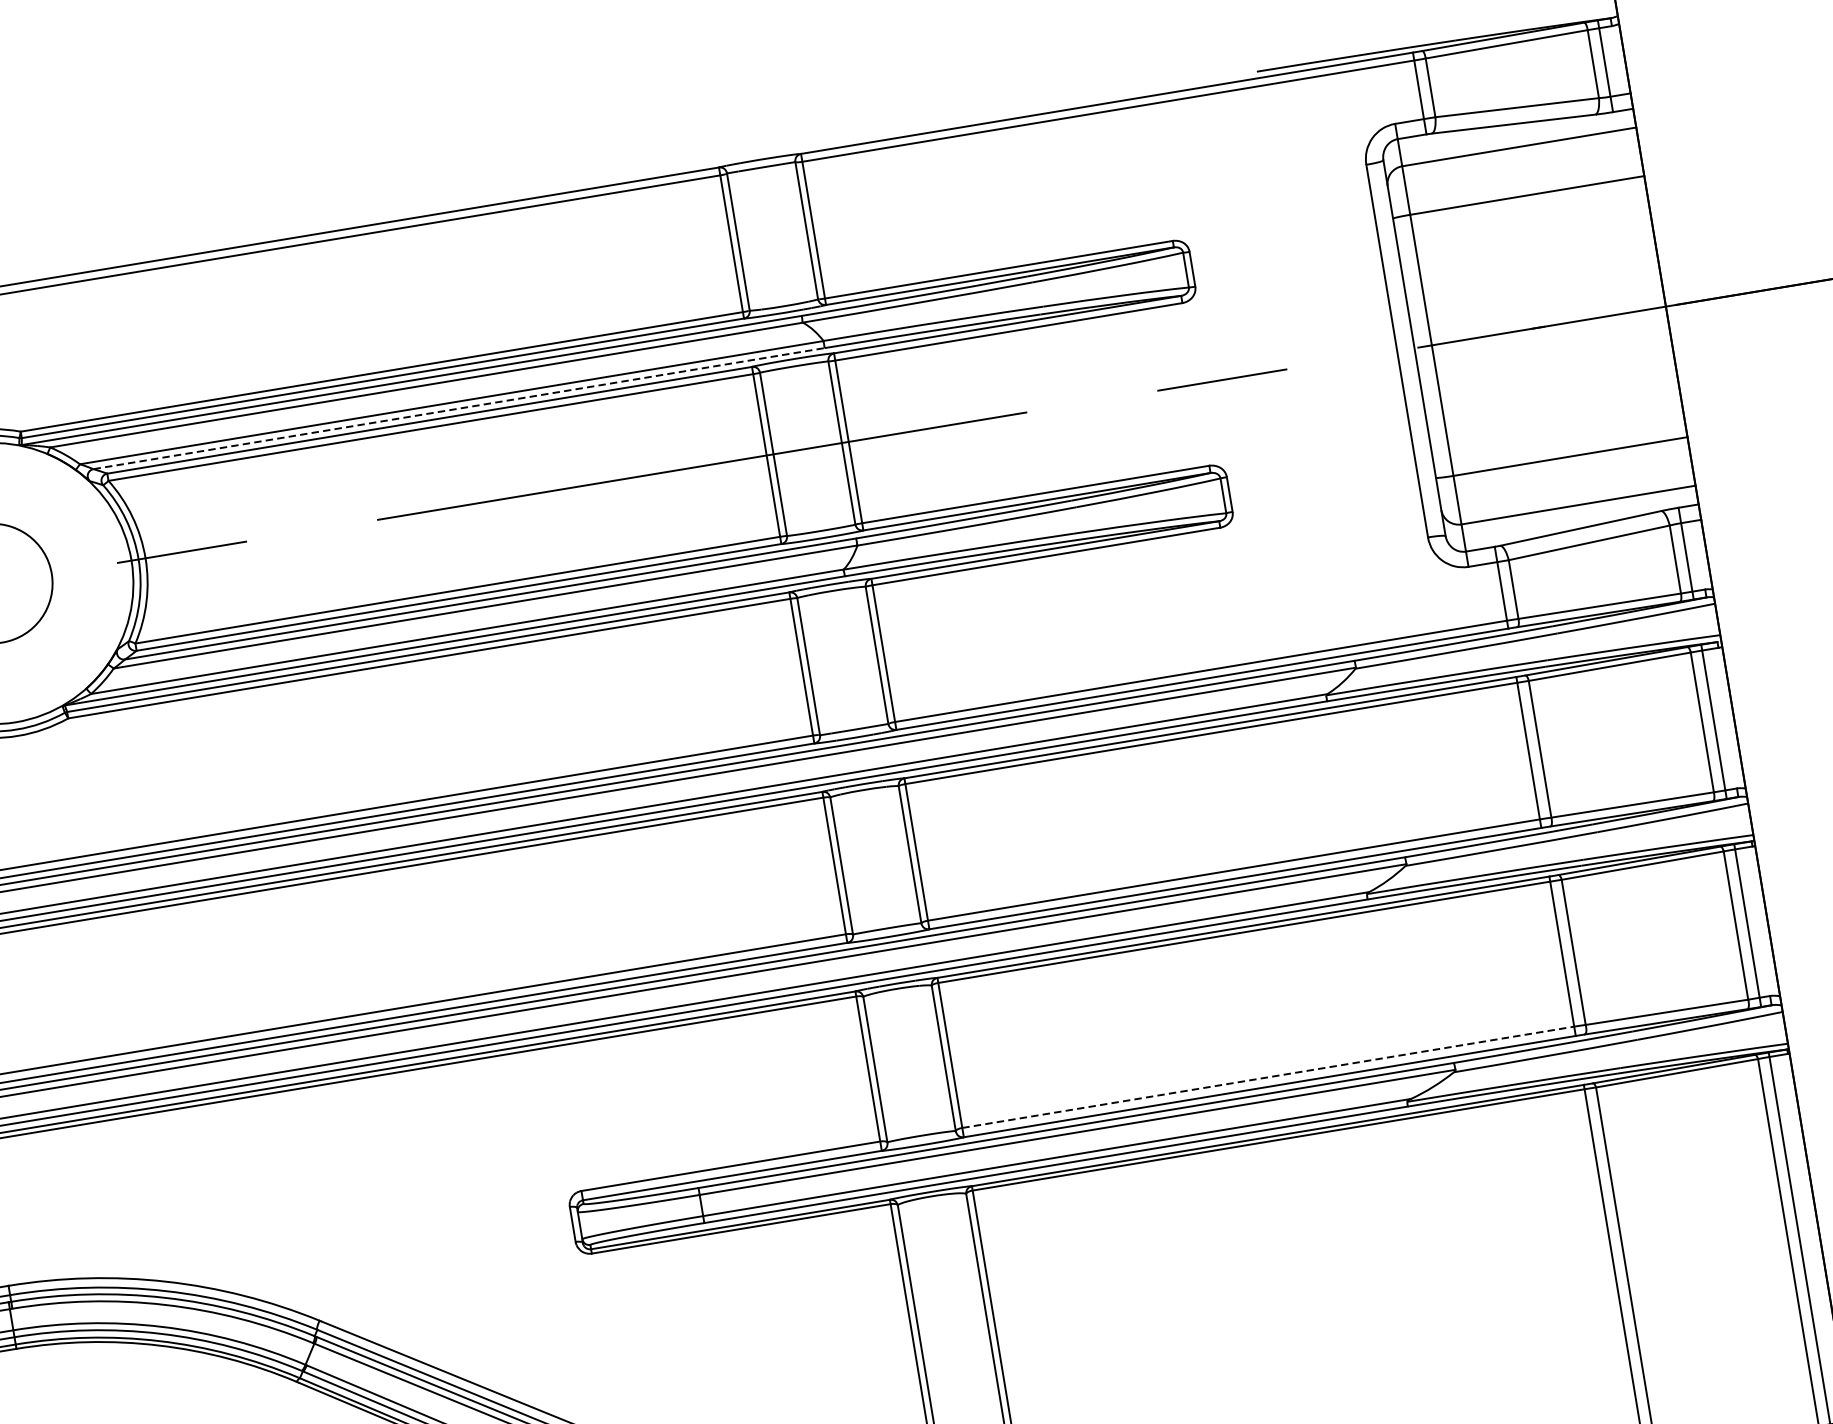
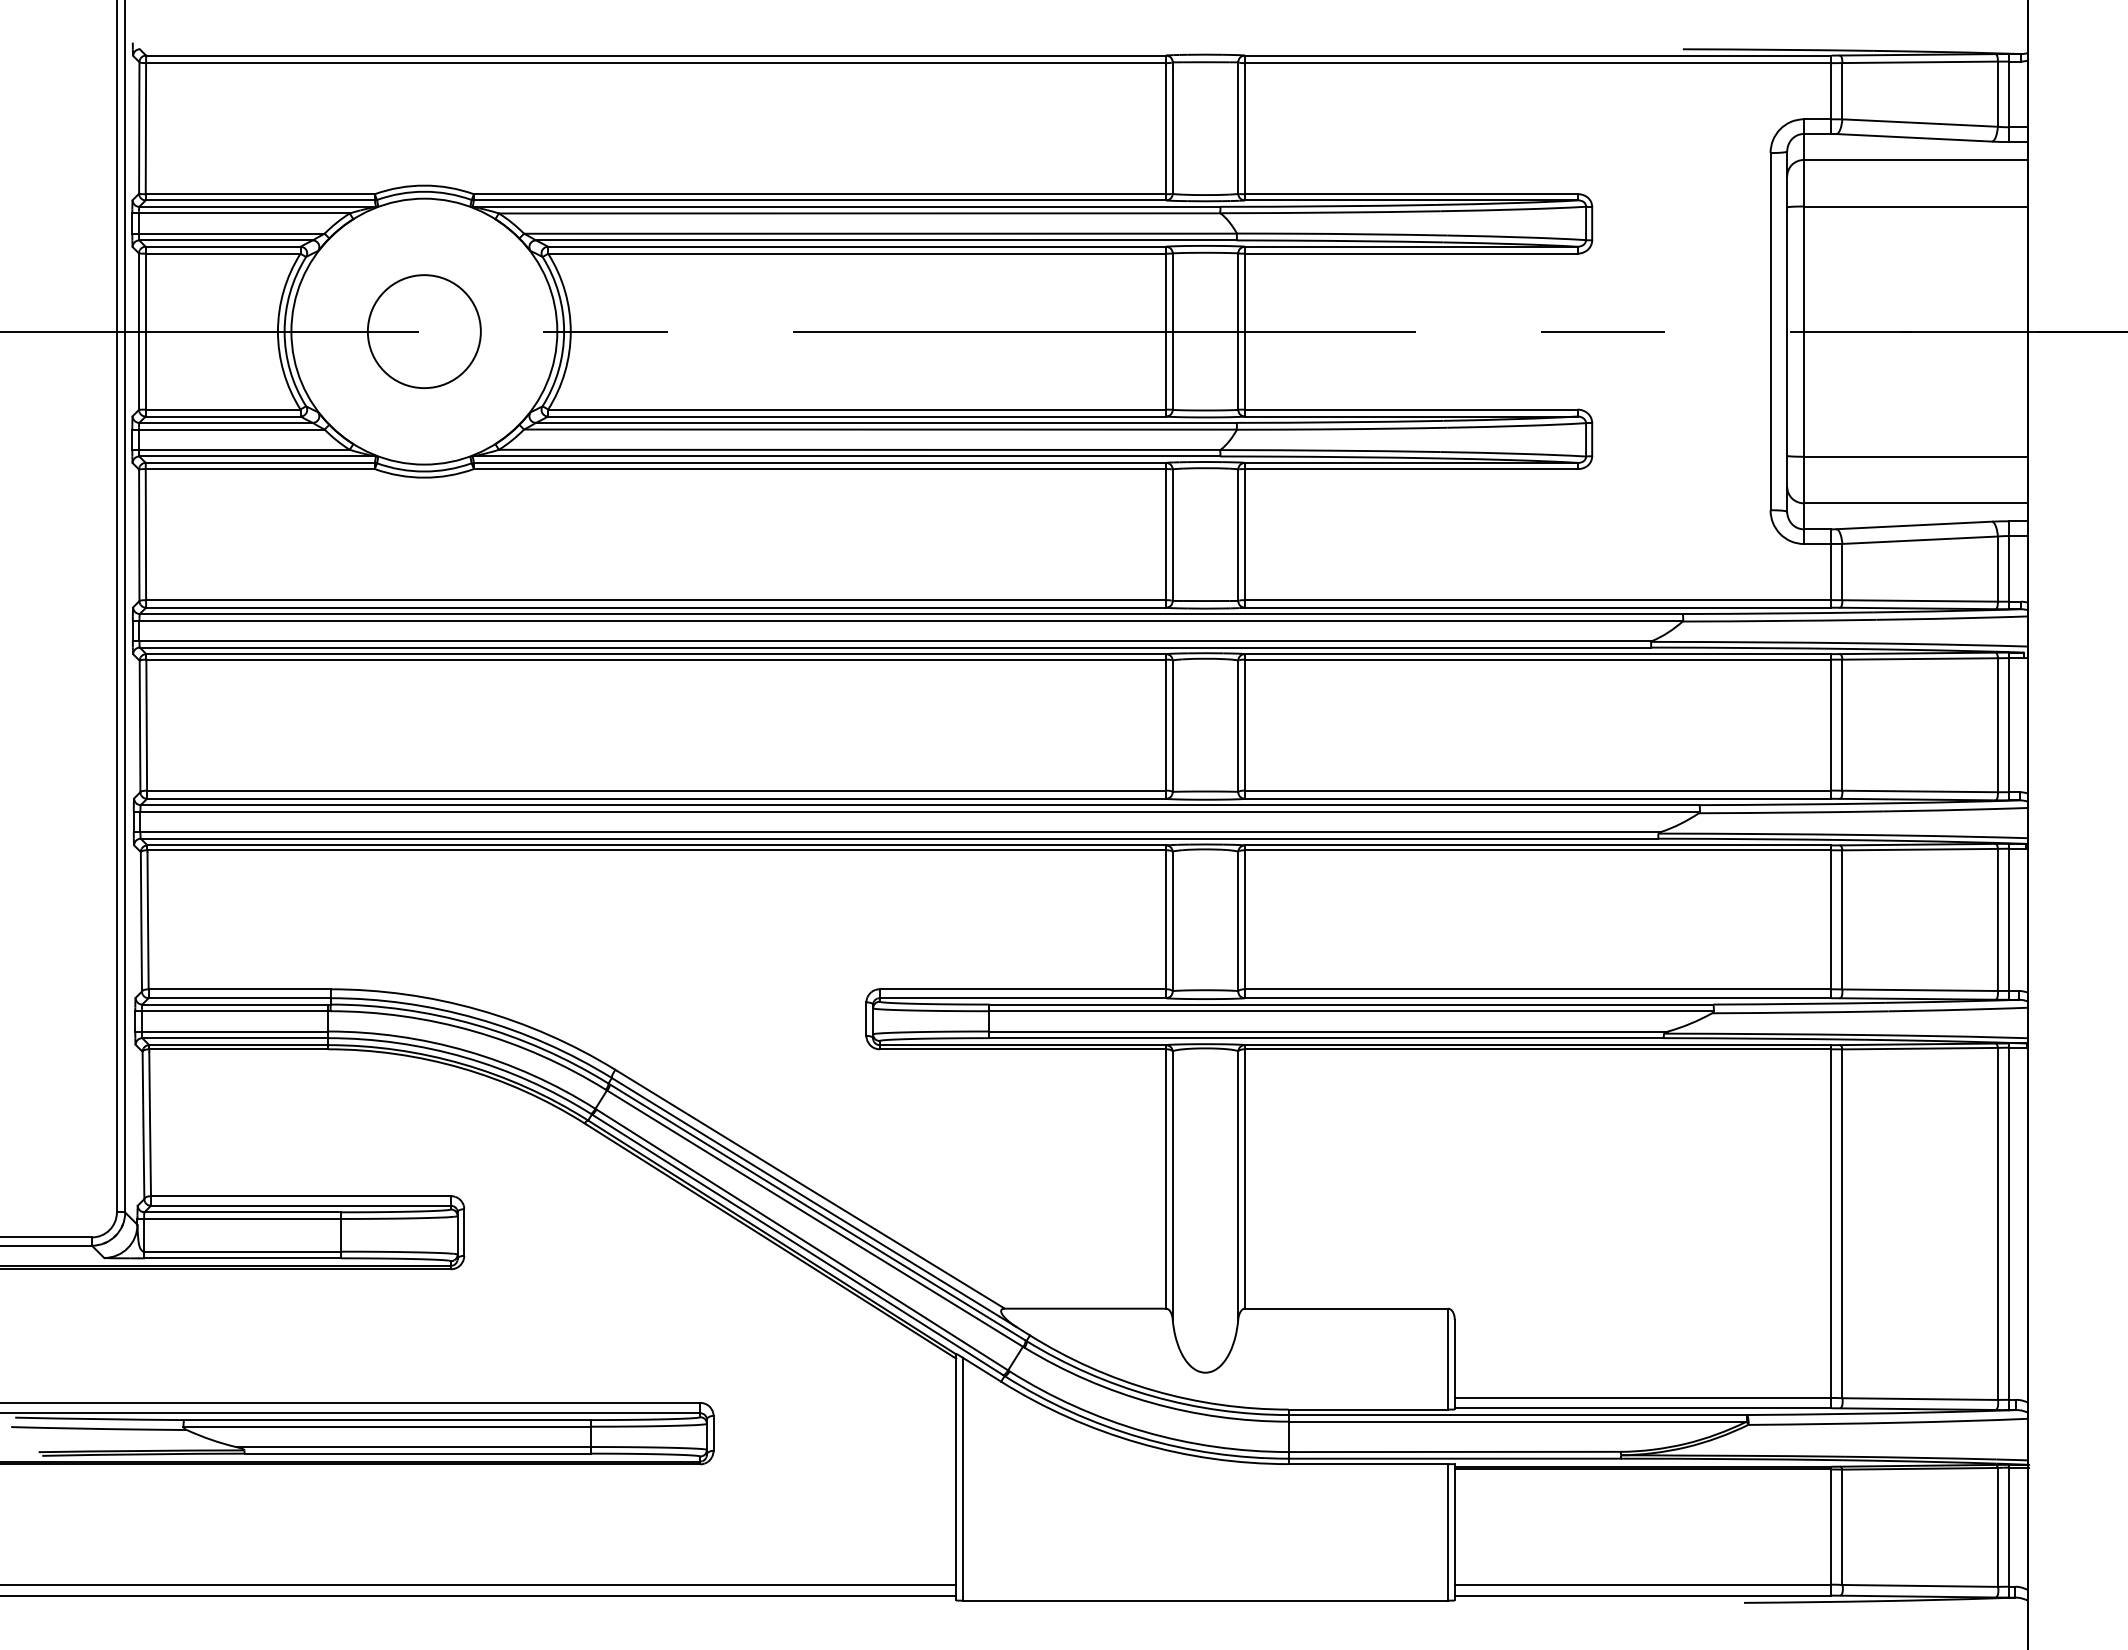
line: (459, 408) -> (886, 240), dashed -> solid
line: (1268, 1077) -> (1538, 989), dashed -> solid

